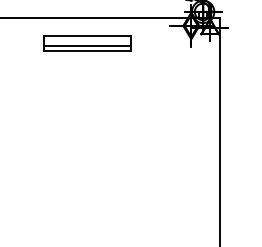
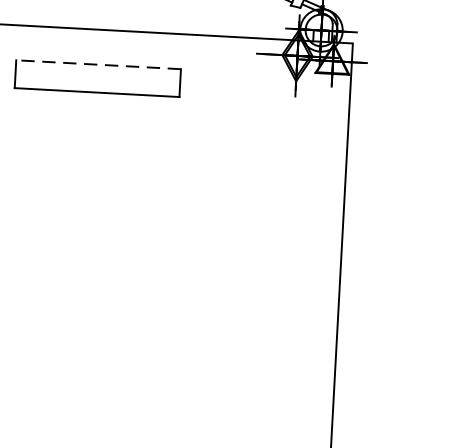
line: (86, 36) -> (97, 65), solid -> dashed
line: (86, 46) -> (96, 84), removed

